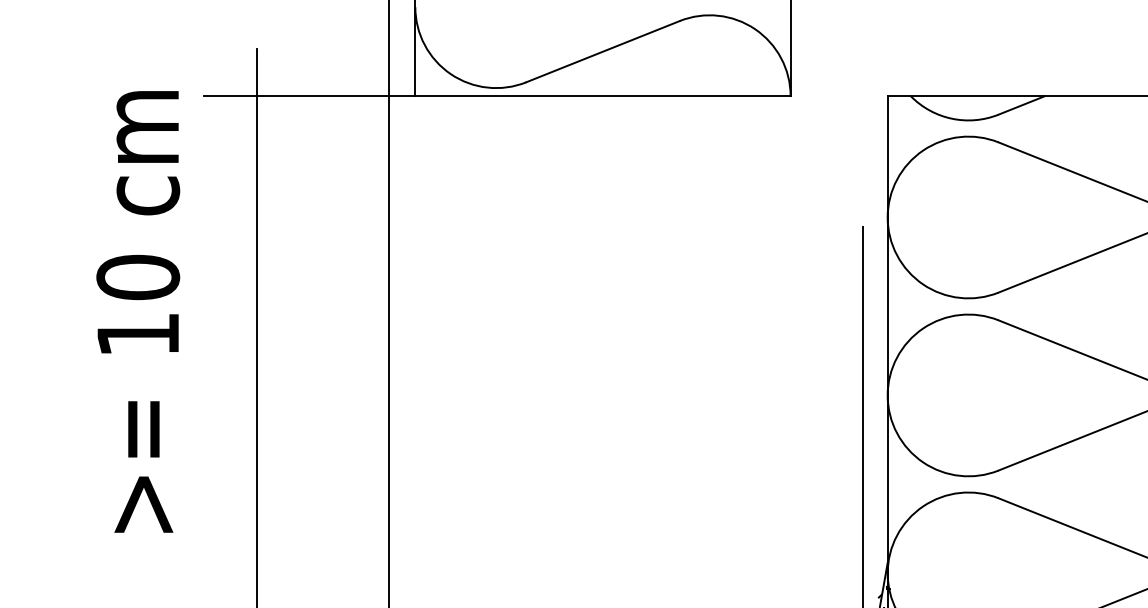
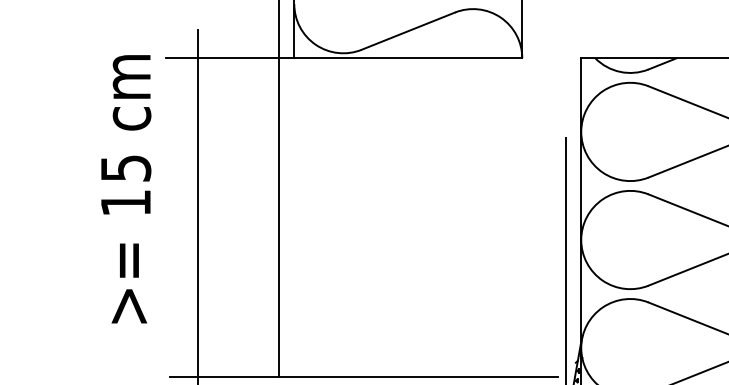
text: (137, 277) -> (125, 168), 10 -> 15

